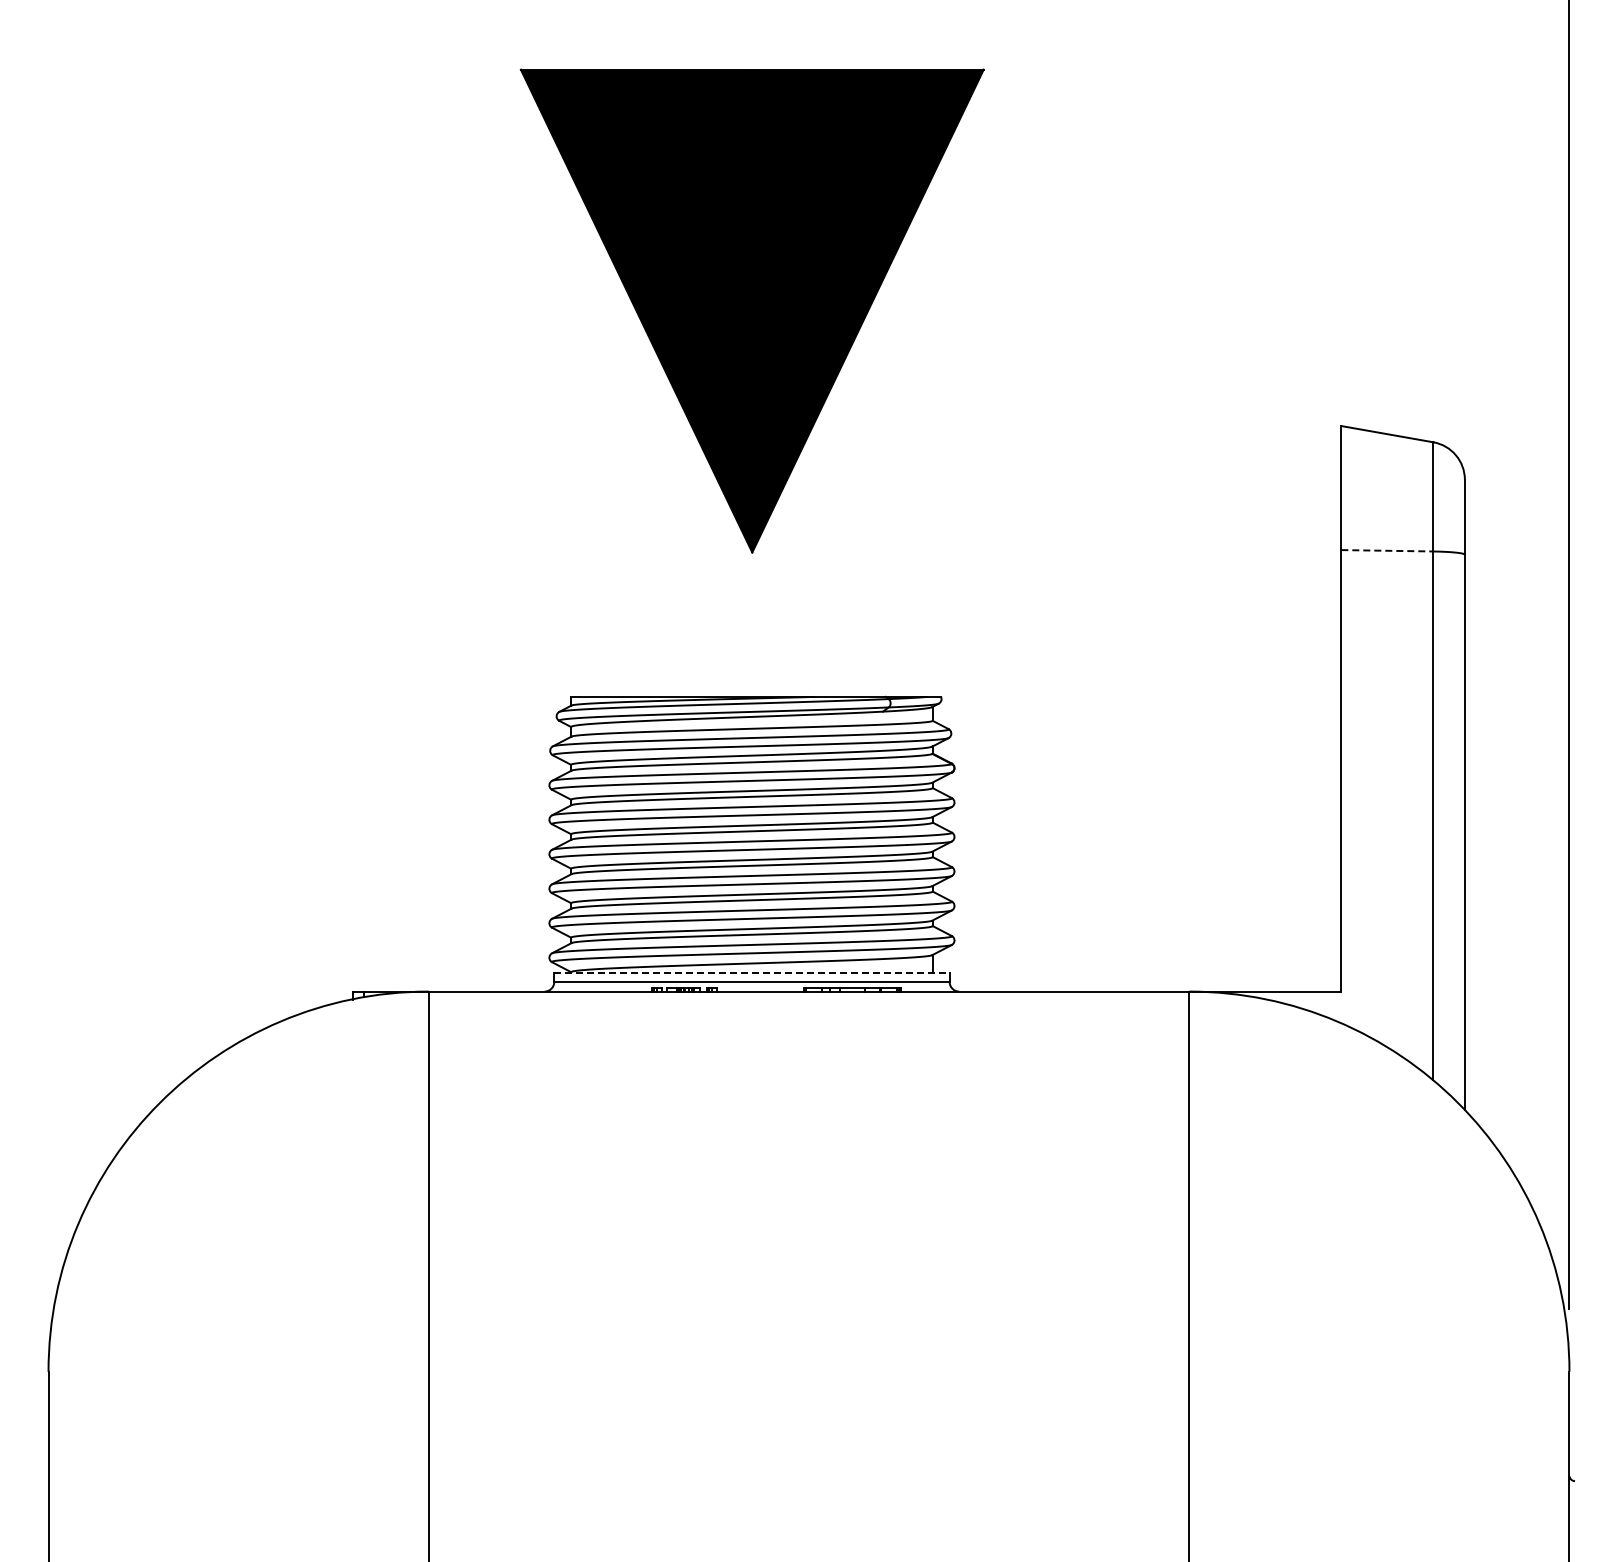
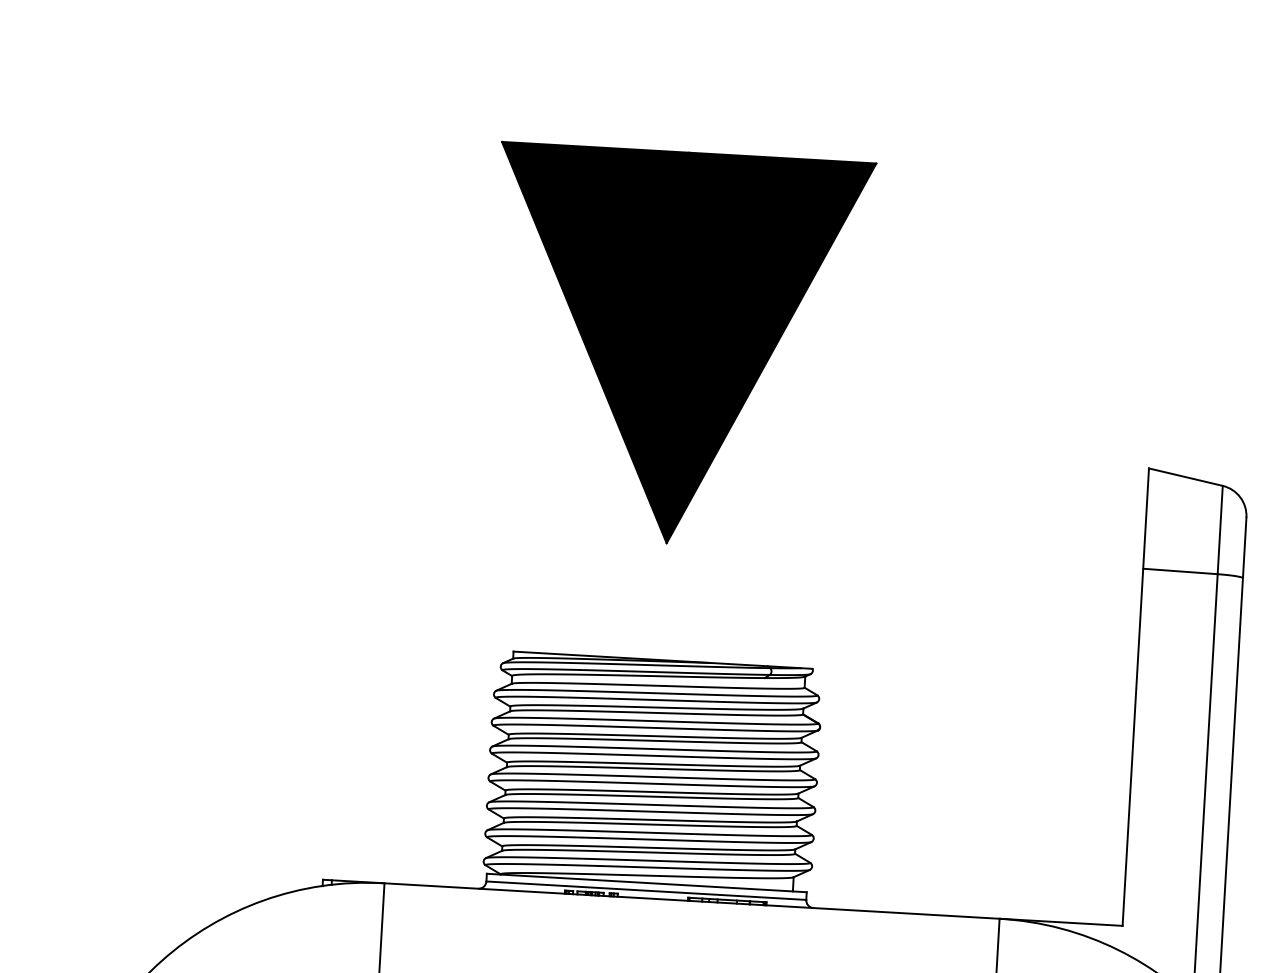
line: (1387, 550) -> (1180, 571), dashed -> solid
line: (751, 972) -> (646, 882), dashed -> solid

